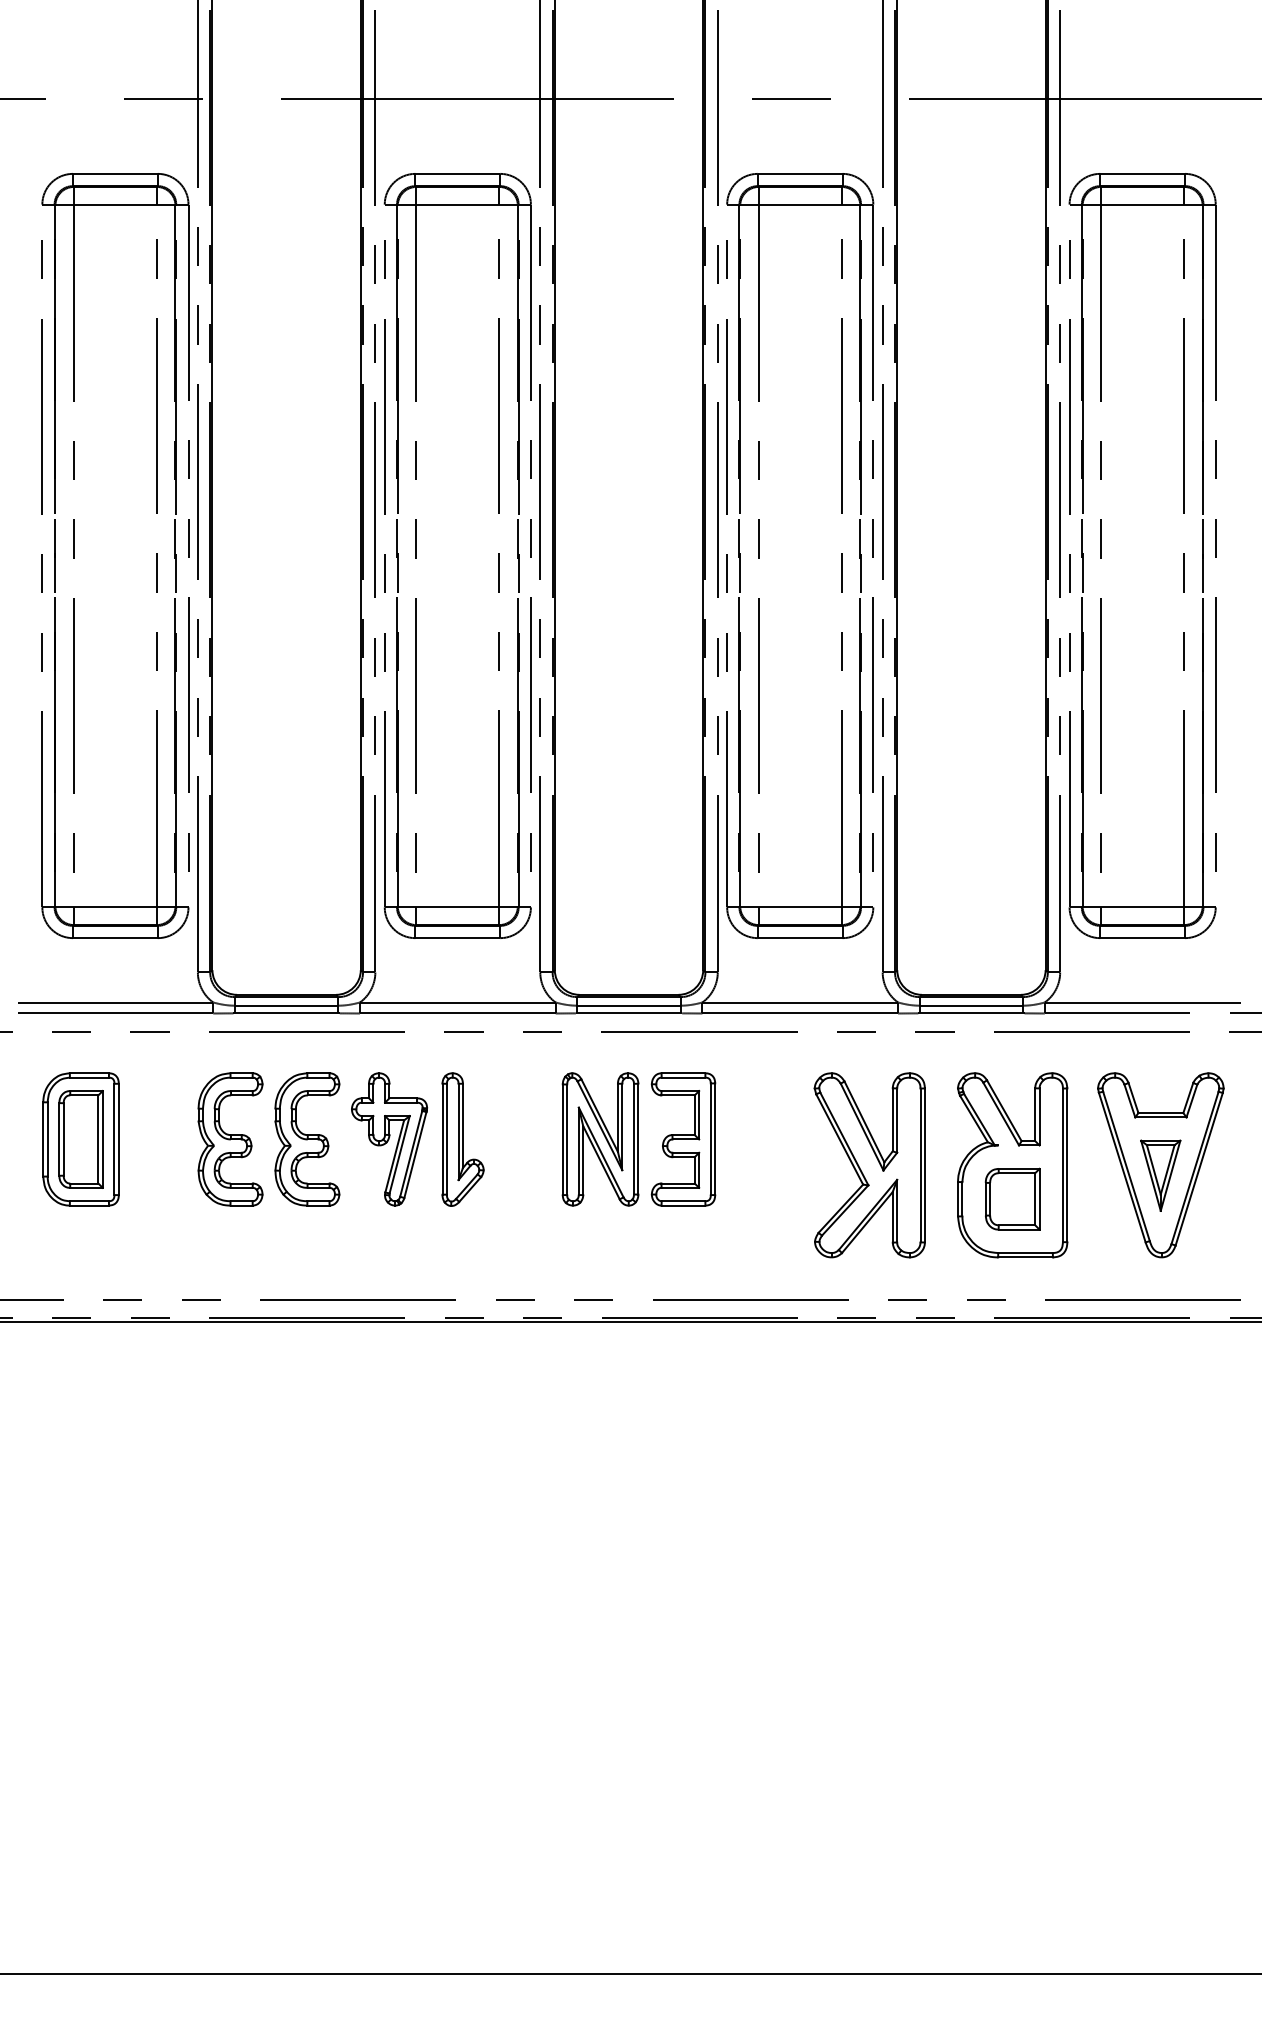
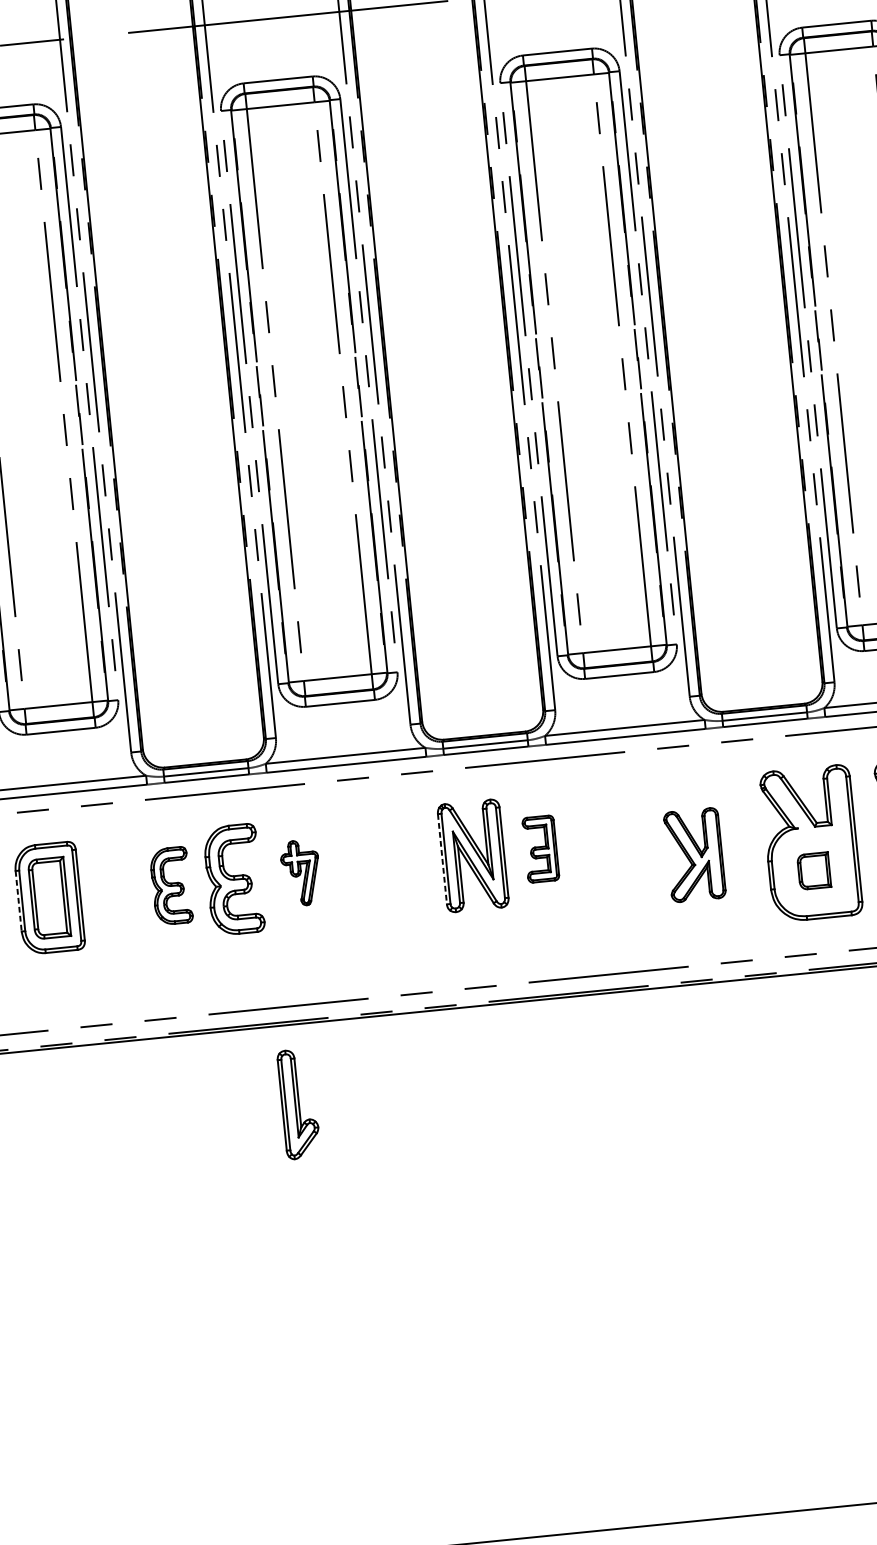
line: (43, 1139) -> (18, 901), solid -> dashed
part: (230, 1139) -> (171, 886), size x0.7
part: (389, 1139) -> (301, 873), size x0.6
part: (462, 1139) -> (298, 1104), moved
part: (683, 1139) -> (540, 849), size x0.6
line: (562, 1140) -> (442, 859), solid -> dashed
part: (869, 1165) -> (694, 855), size x0.6
part: (1012, 1198) -> (814, 870), size x0.7

